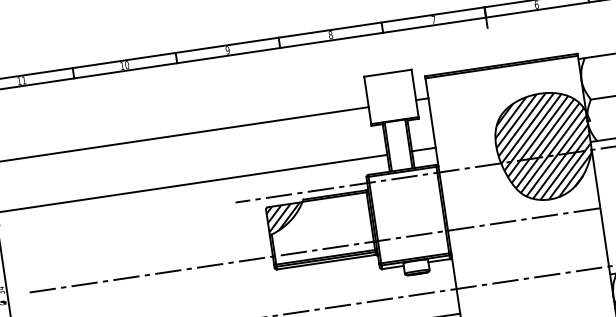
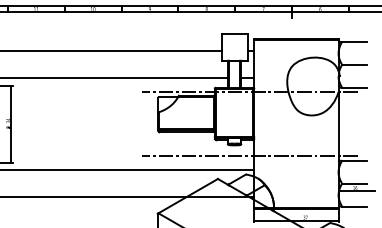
hatch: (543, 146) -> (312, 86), removed
hatch: (283, 216) -> (166, 103), removed
line: (317, 250) -> (182, 124), removed

